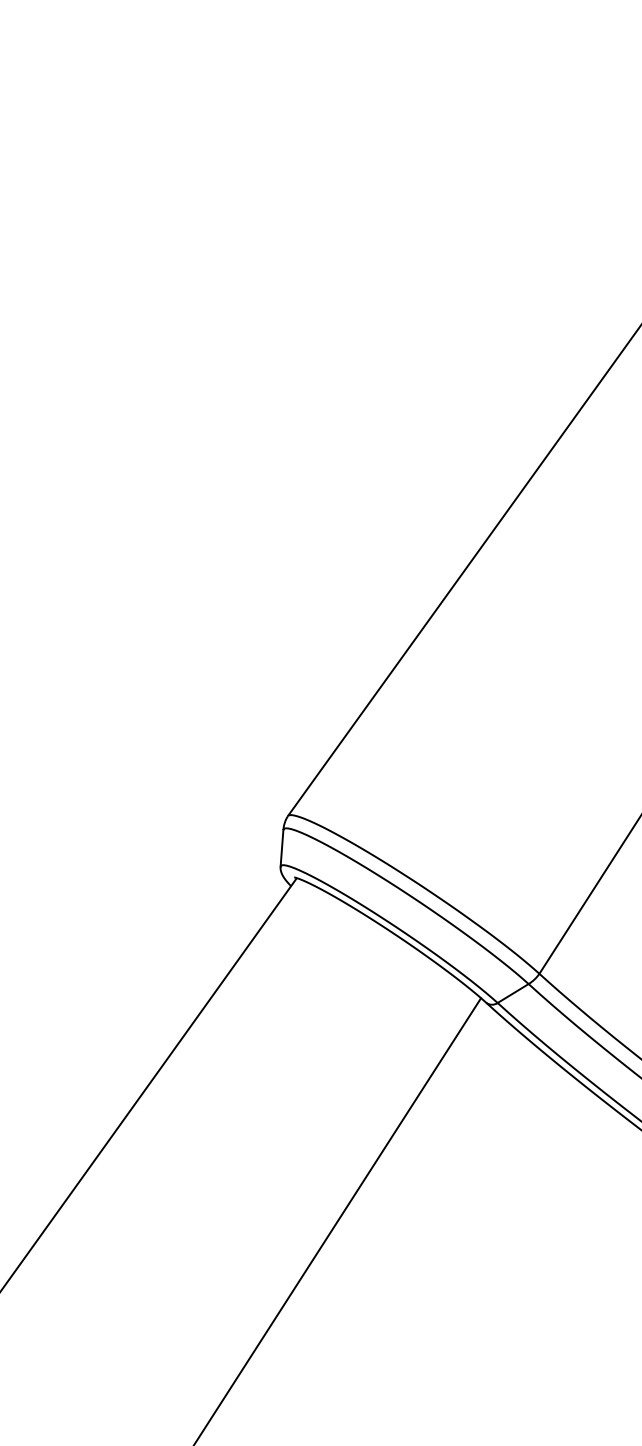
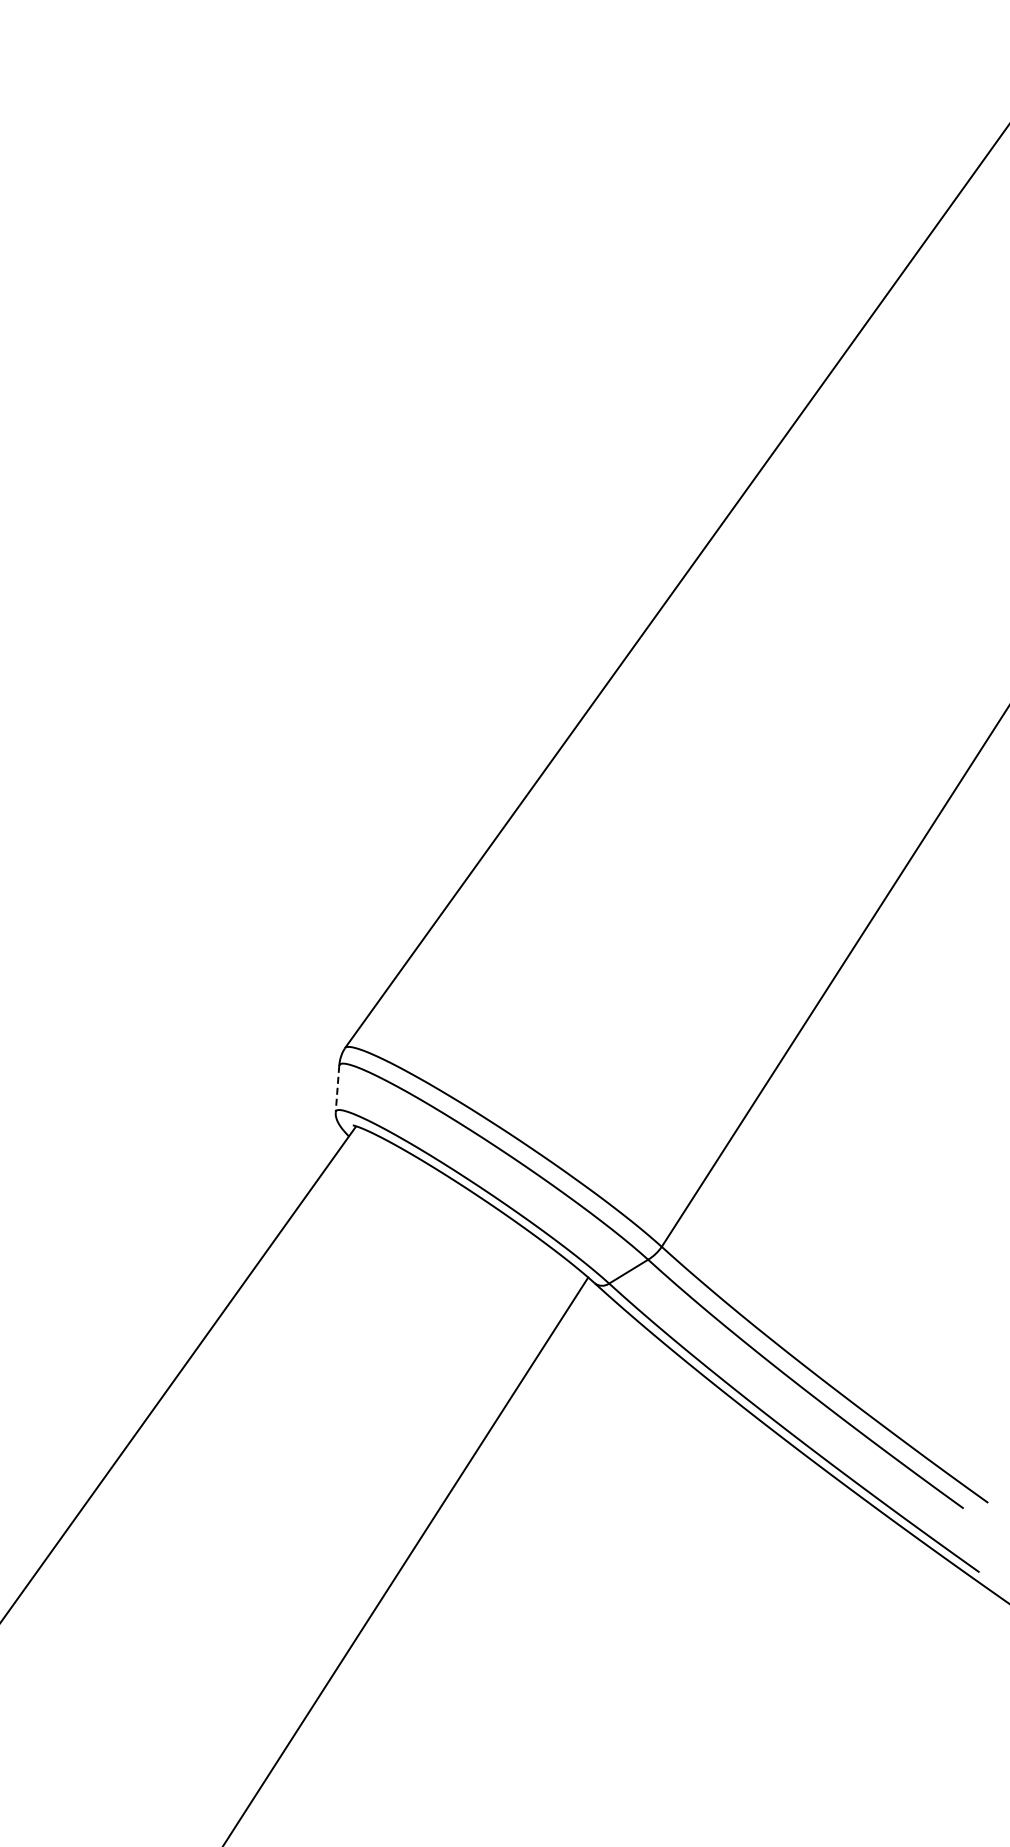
line: (281, 848) -> (337, 1089), solid -> dashed

